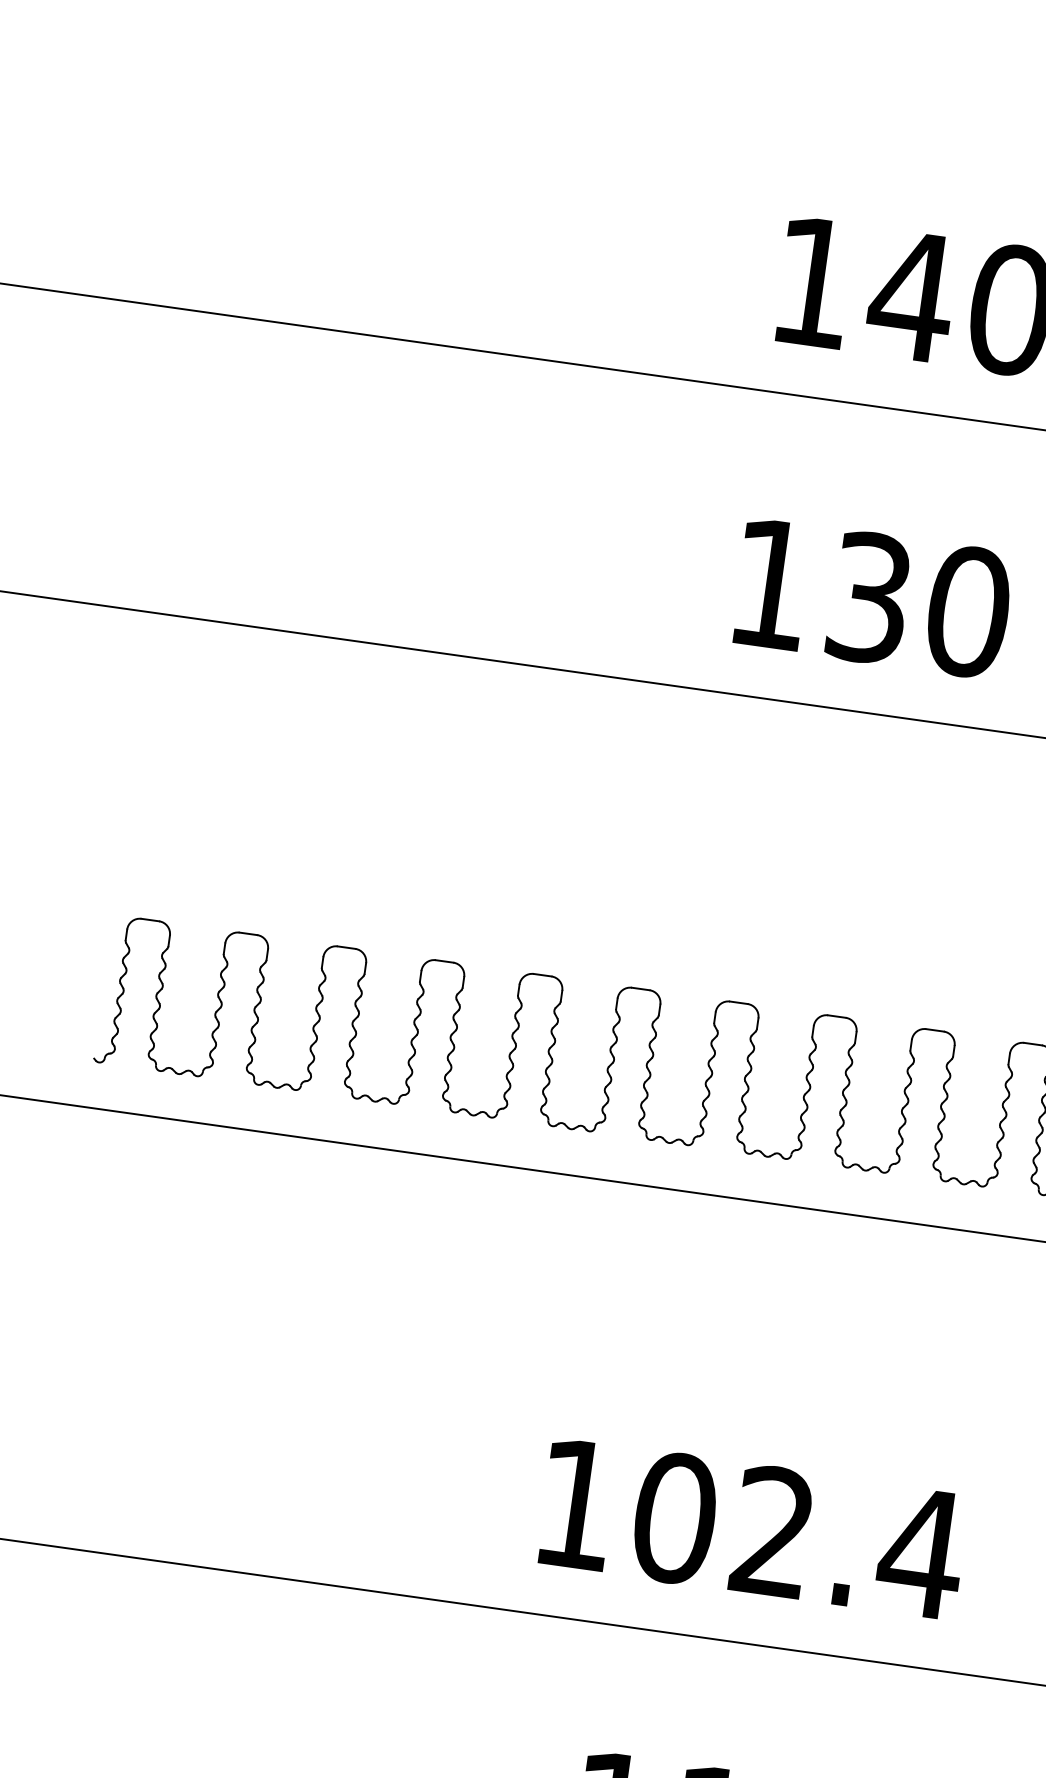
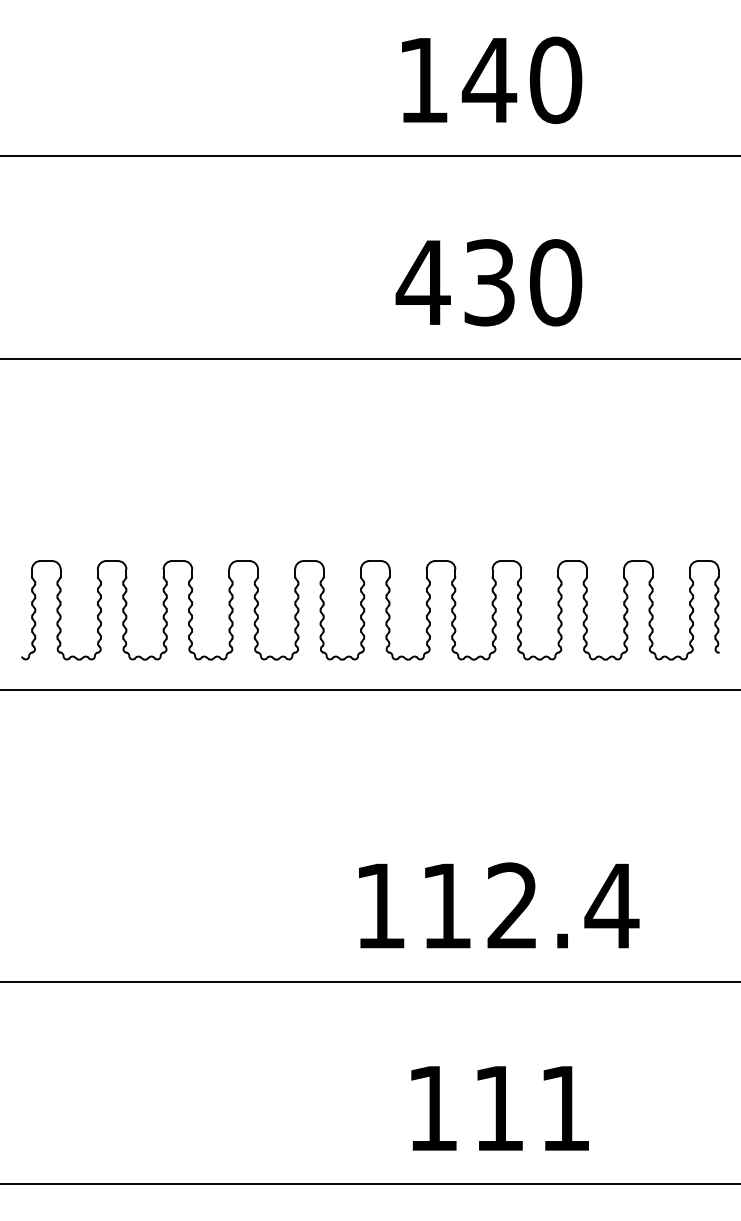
text: (769, 583) -> (422, 282), 130 -> 430
text: (674, 1517) -> (446, 905), 102.4 -> 112.4

